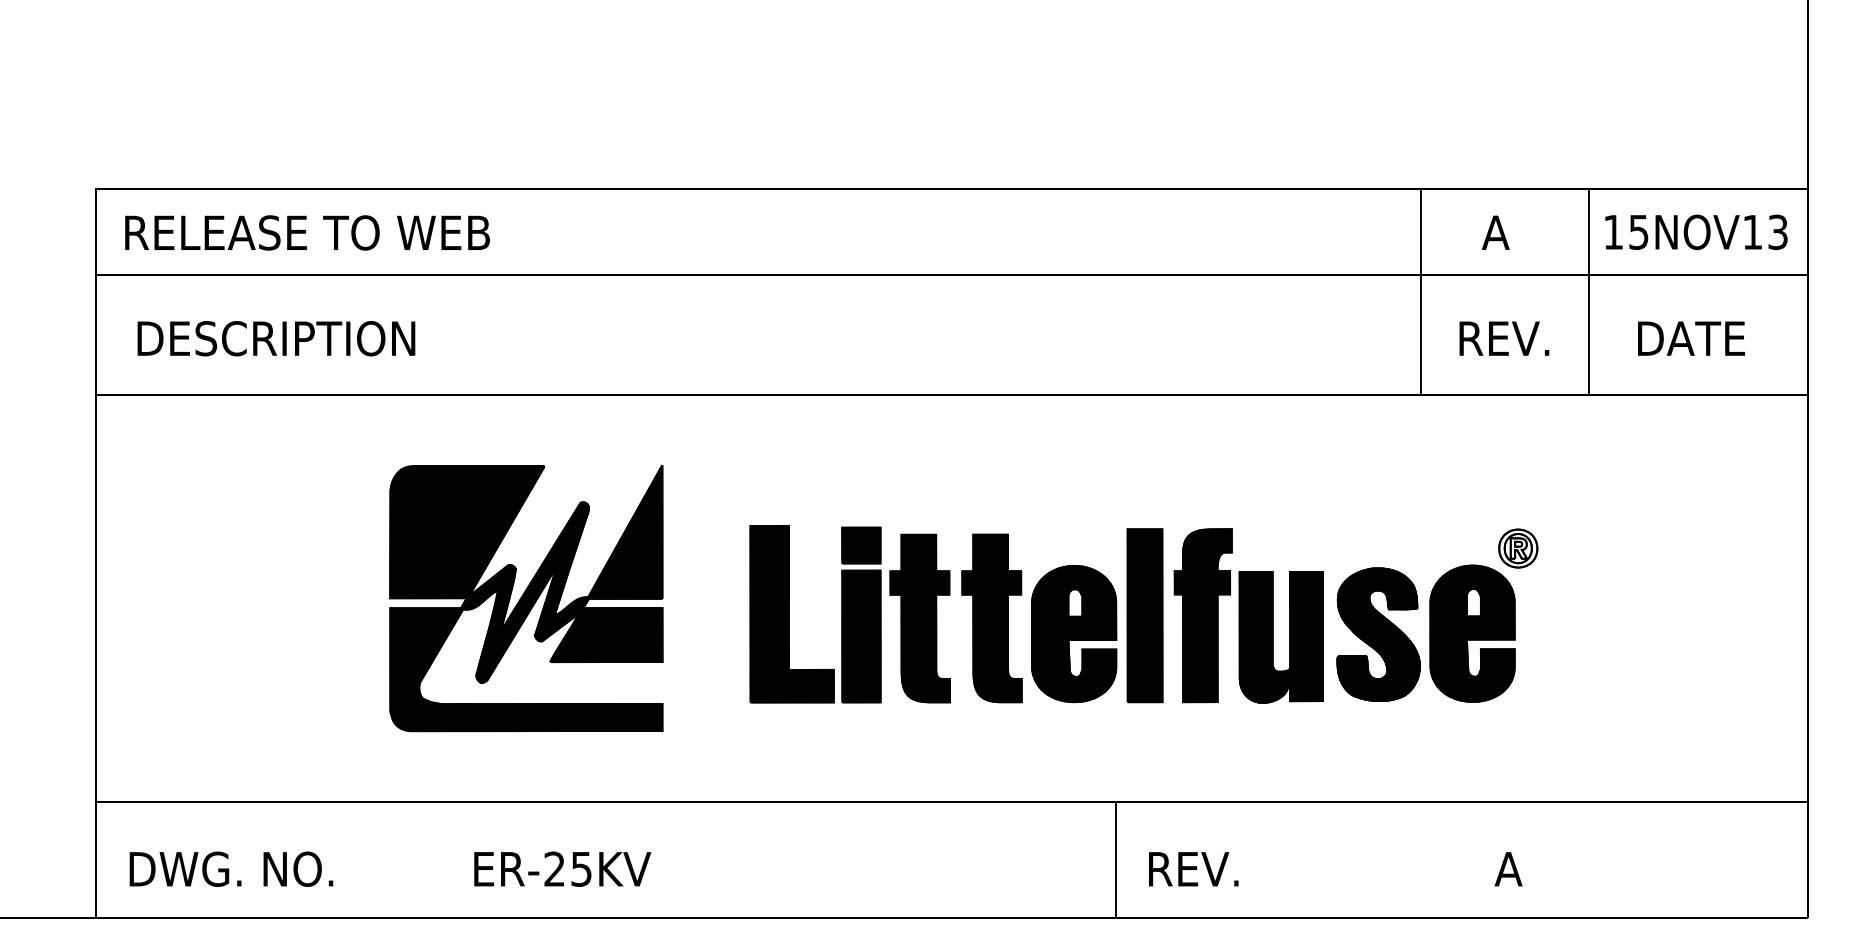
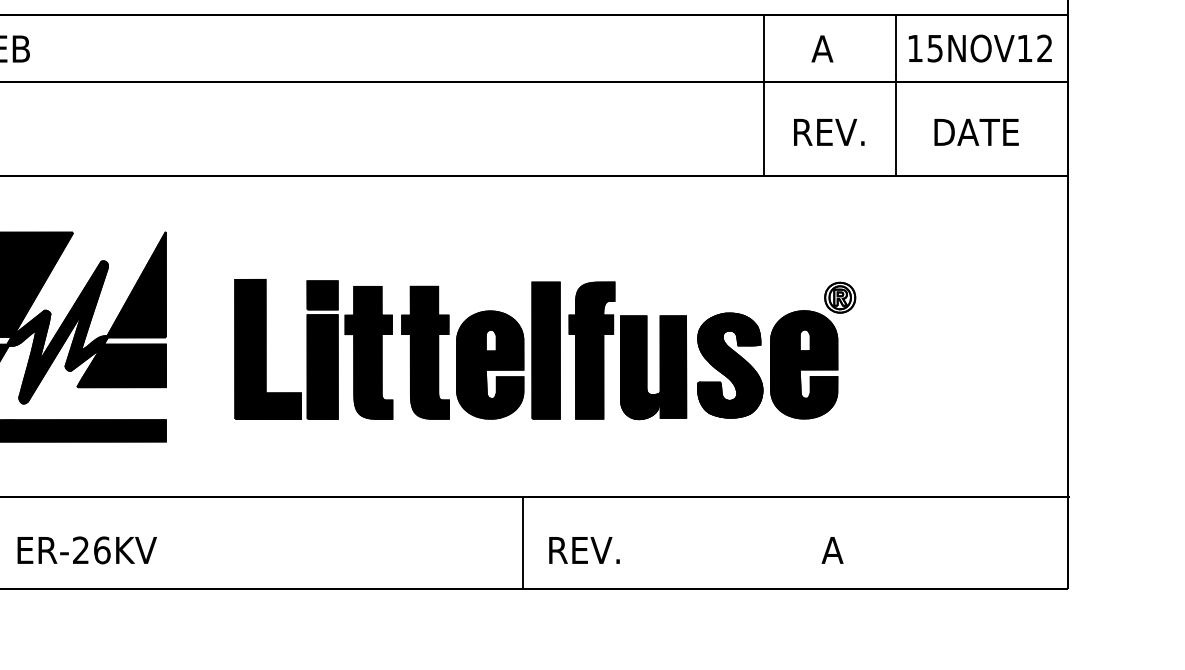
text: (1777, 231) -> (1044, 47), 15NOV13 -> 15NOV12
text: (581, 868) -> (102, 549), ER-25KV -> ER-26KV

